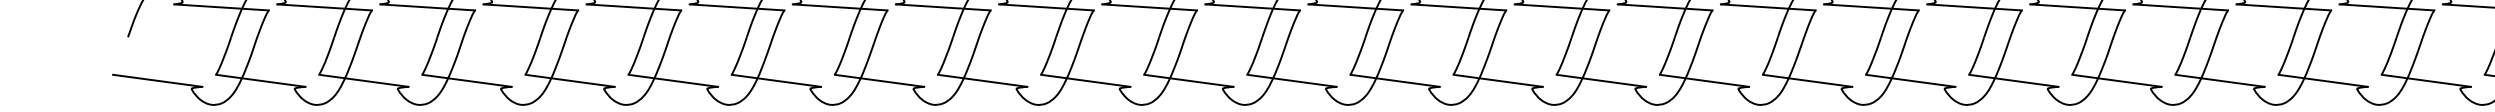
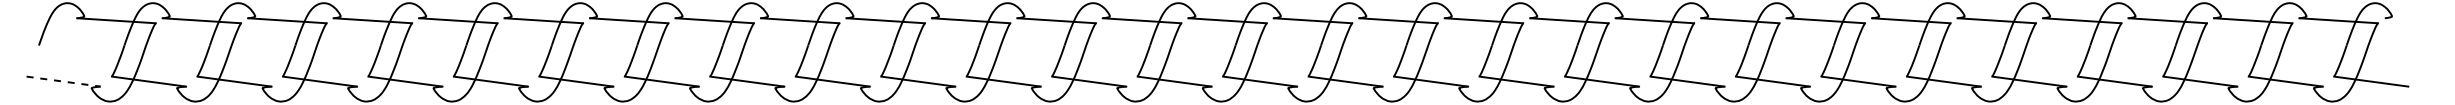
line: (158, 80) -> (64, 81), solid -> dashed

